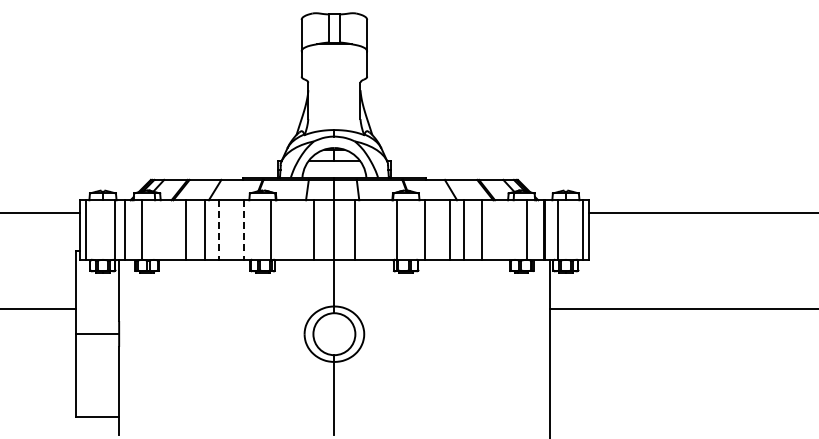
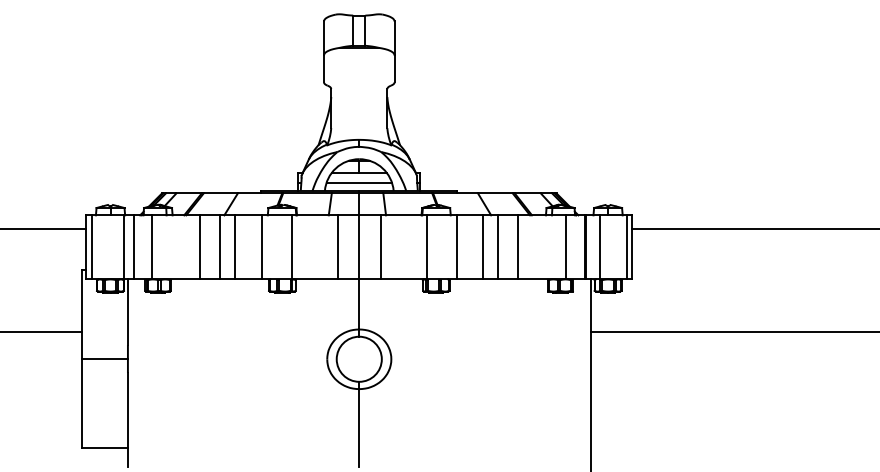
line: (333, 169) -> (358, 182), added
line: (219, 230) -> (235, 247), dashed -> solid
line: (243, 230) -> (261, 247), dashed -> solid

